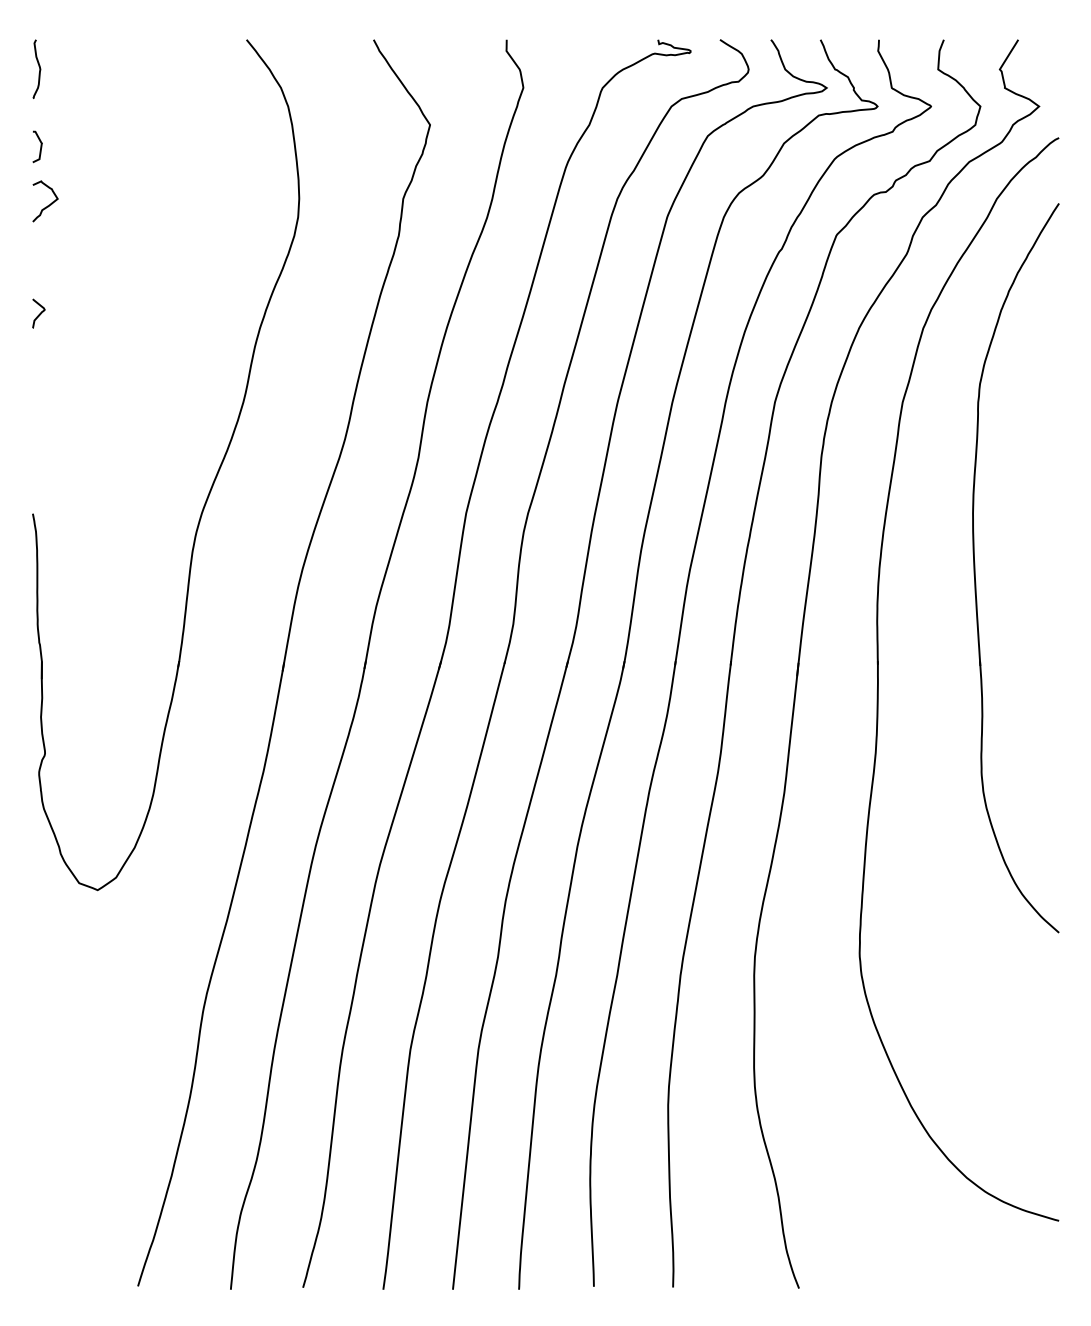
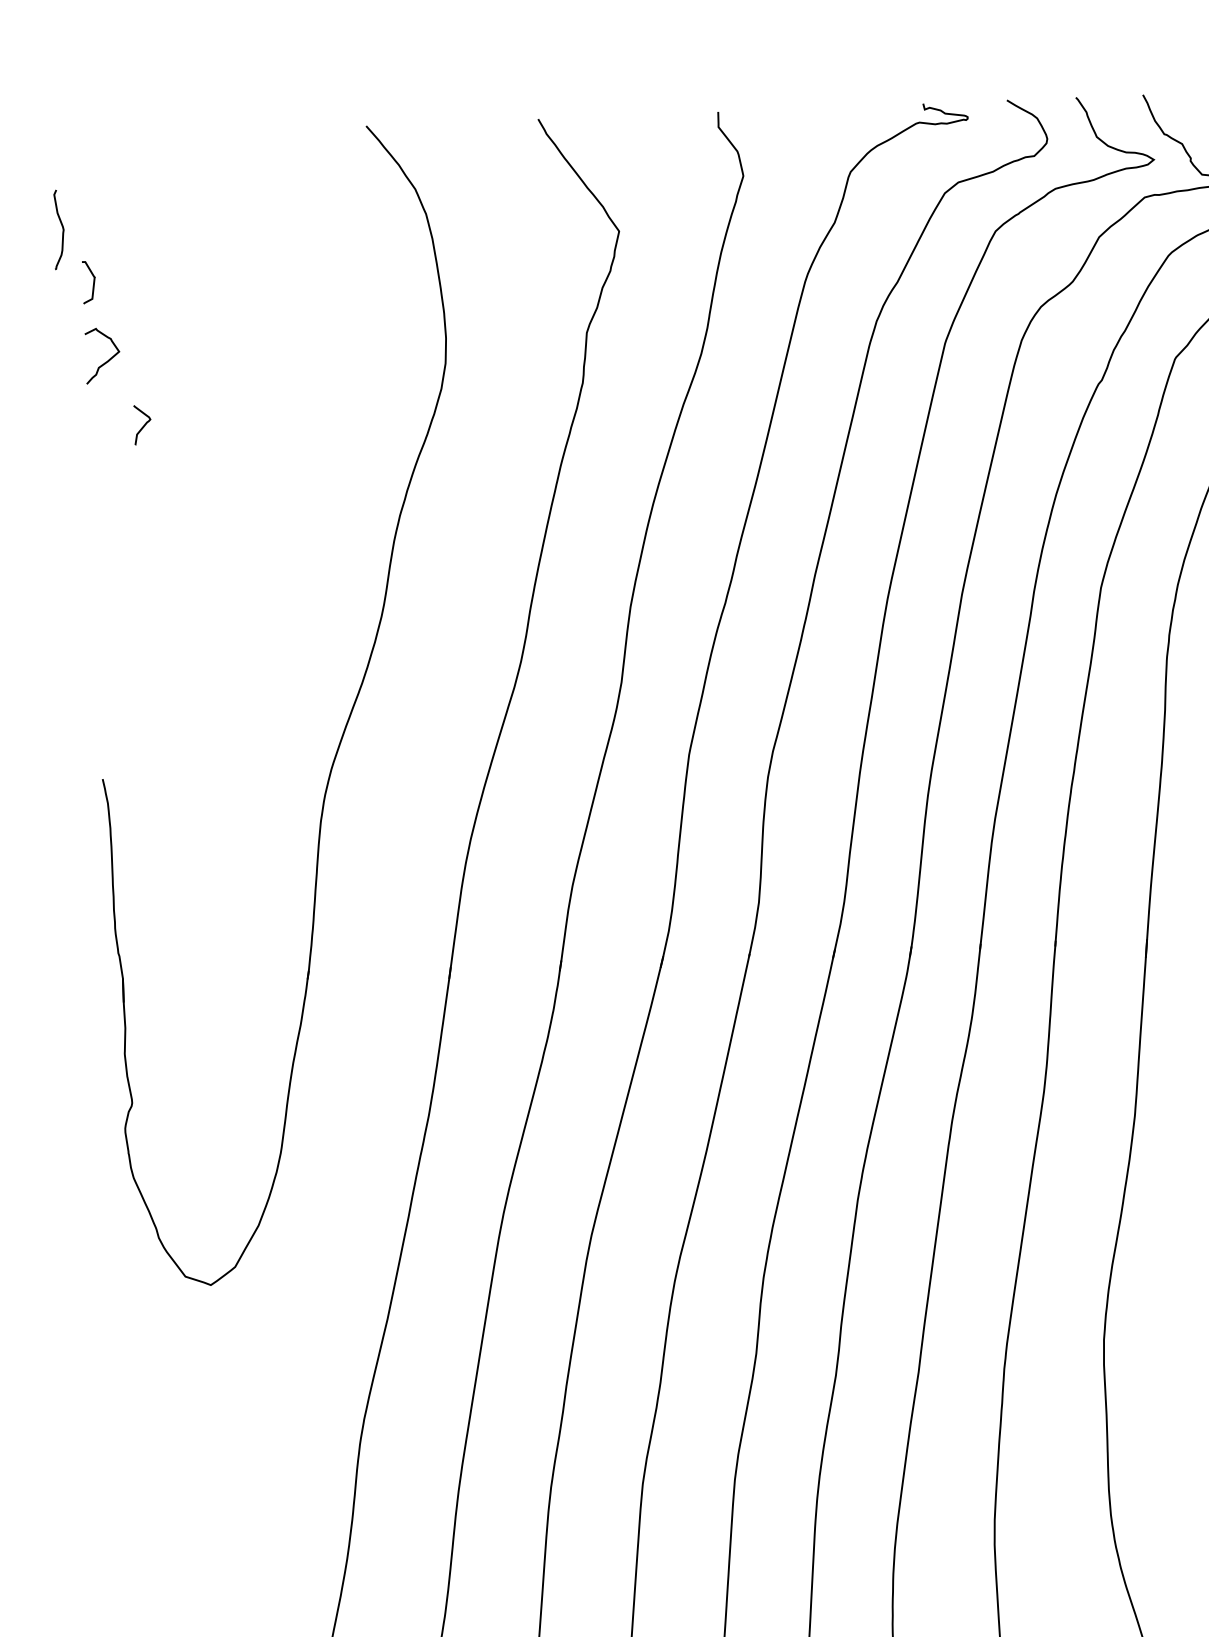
curve: (38, 66) -> (60, 226), moved
curve: (39, 313) -> (143, 424), moved

